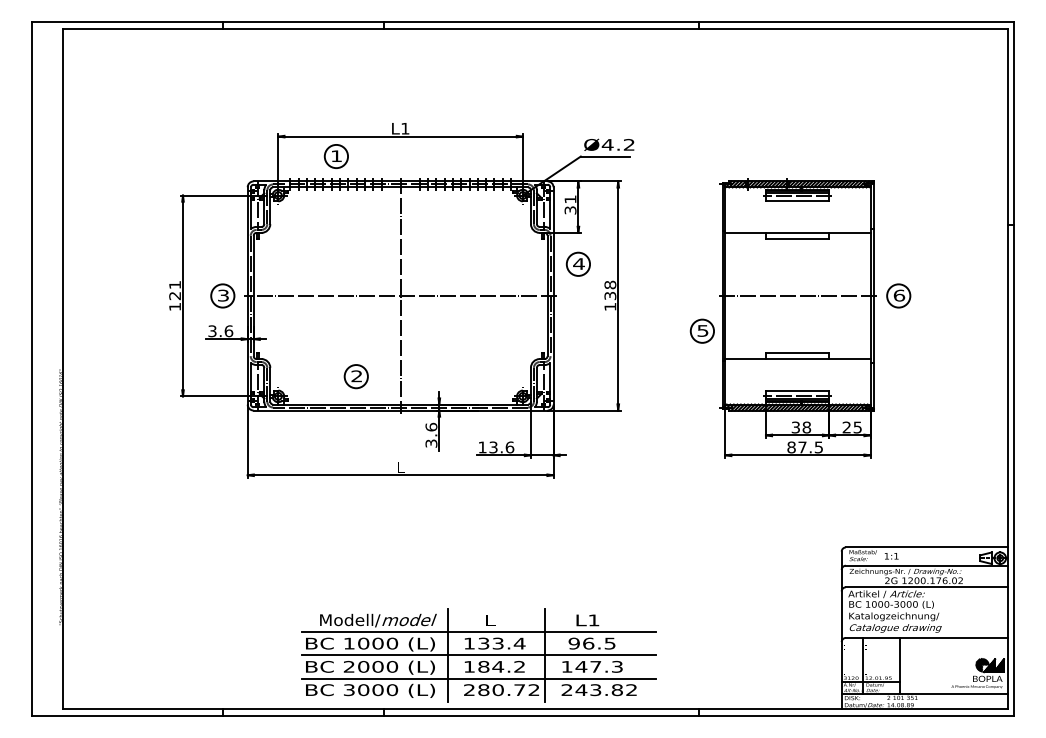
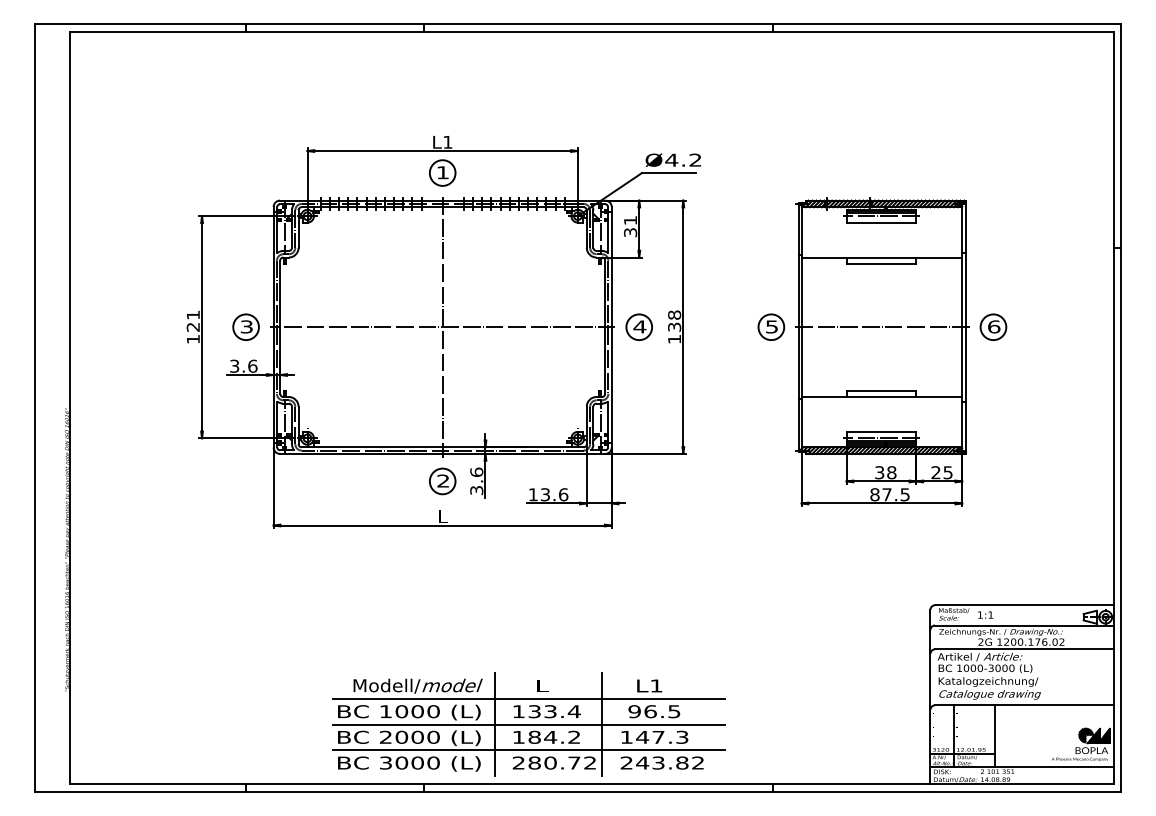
part: (336, 156) -> (442, 172), moved
part: (577, 263) -> (638, 326), moved
part: (702, 330) -> (771, 326), moved
part: (356, 376) -> (442, 481), moved

